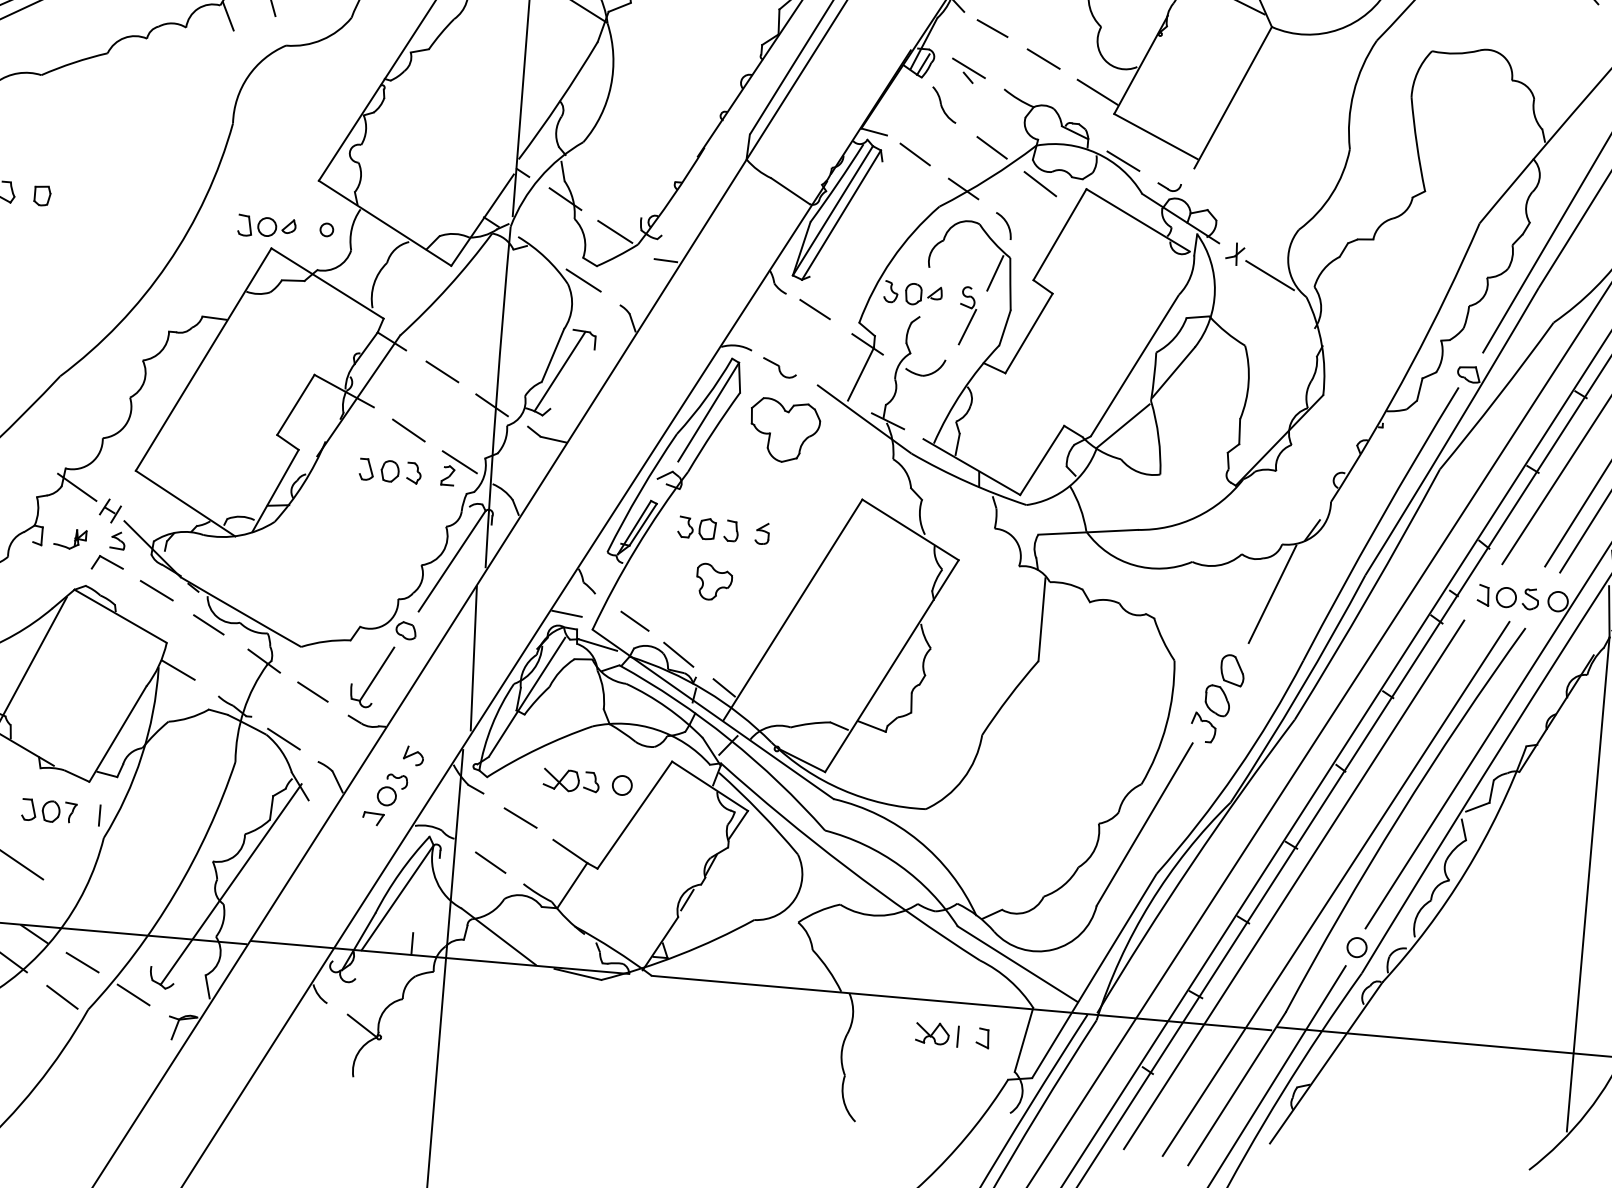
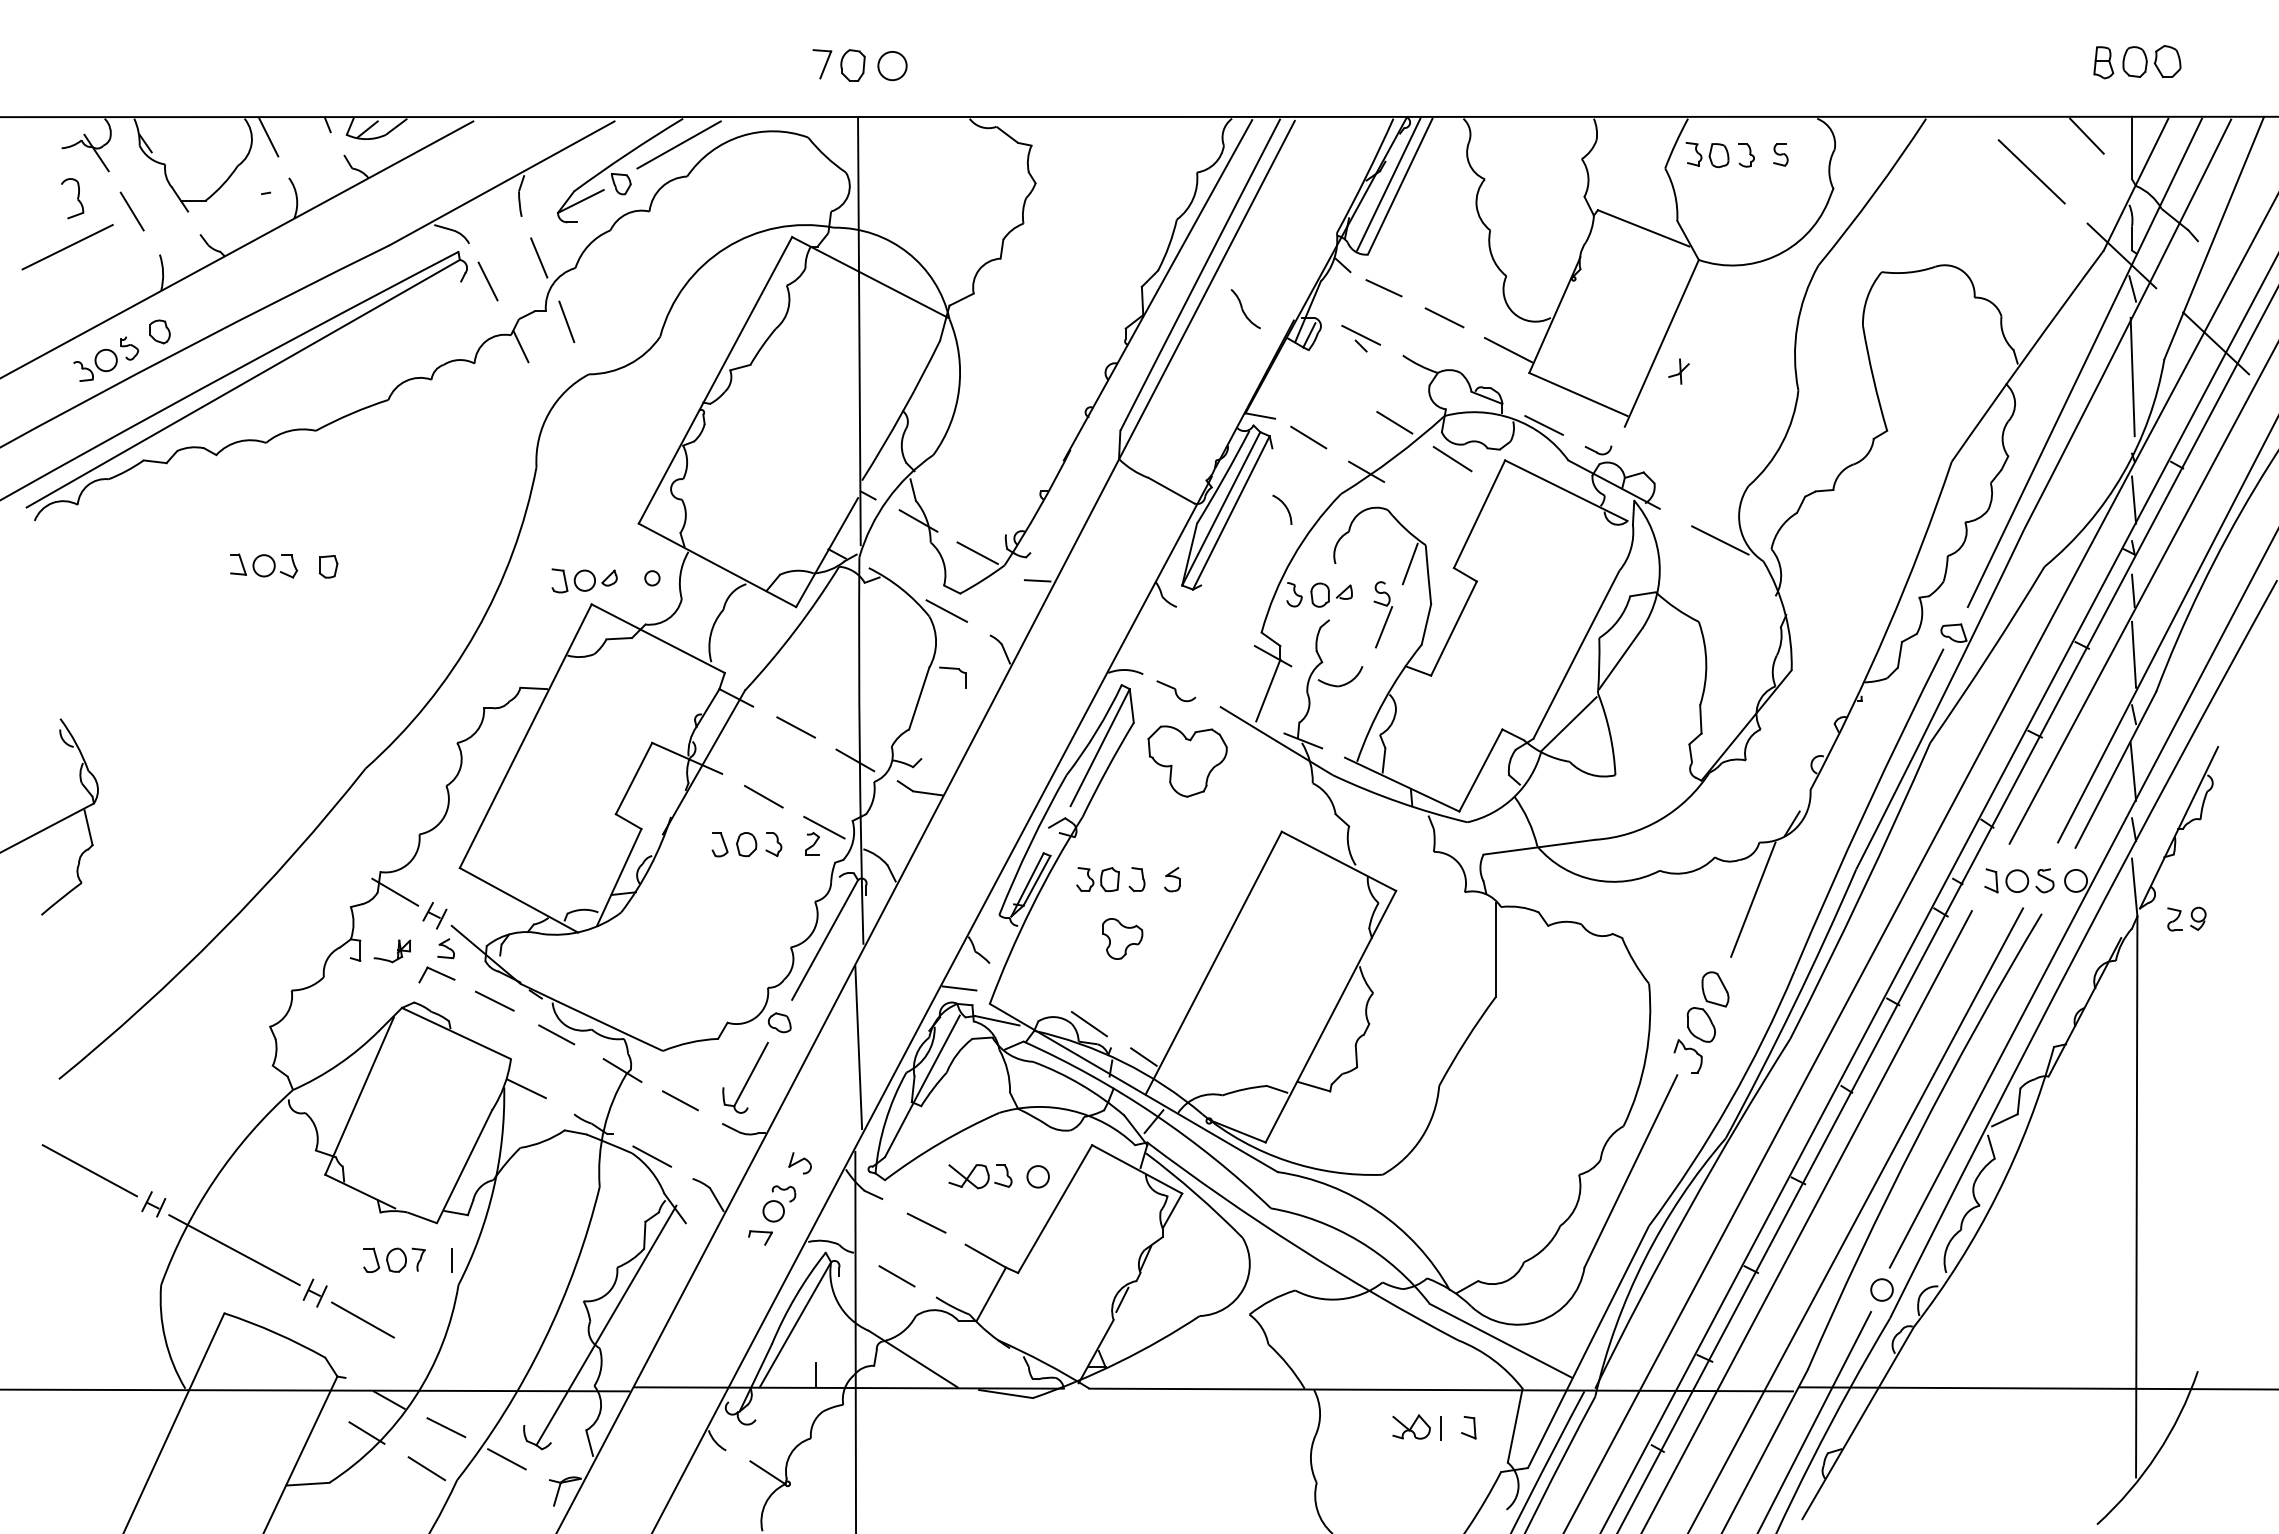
part: (943, 105) -> (1245, 309), moved
arc: (1005, 223) -> (1284, 506), moved
part: (1234, 254) -> (1678, 371), moved
line: (815, 309) -> (1210, 621), removed
line: (559, 371) -> (928, 715), removed
line: (634, 621) -> (1036, 990), removed

